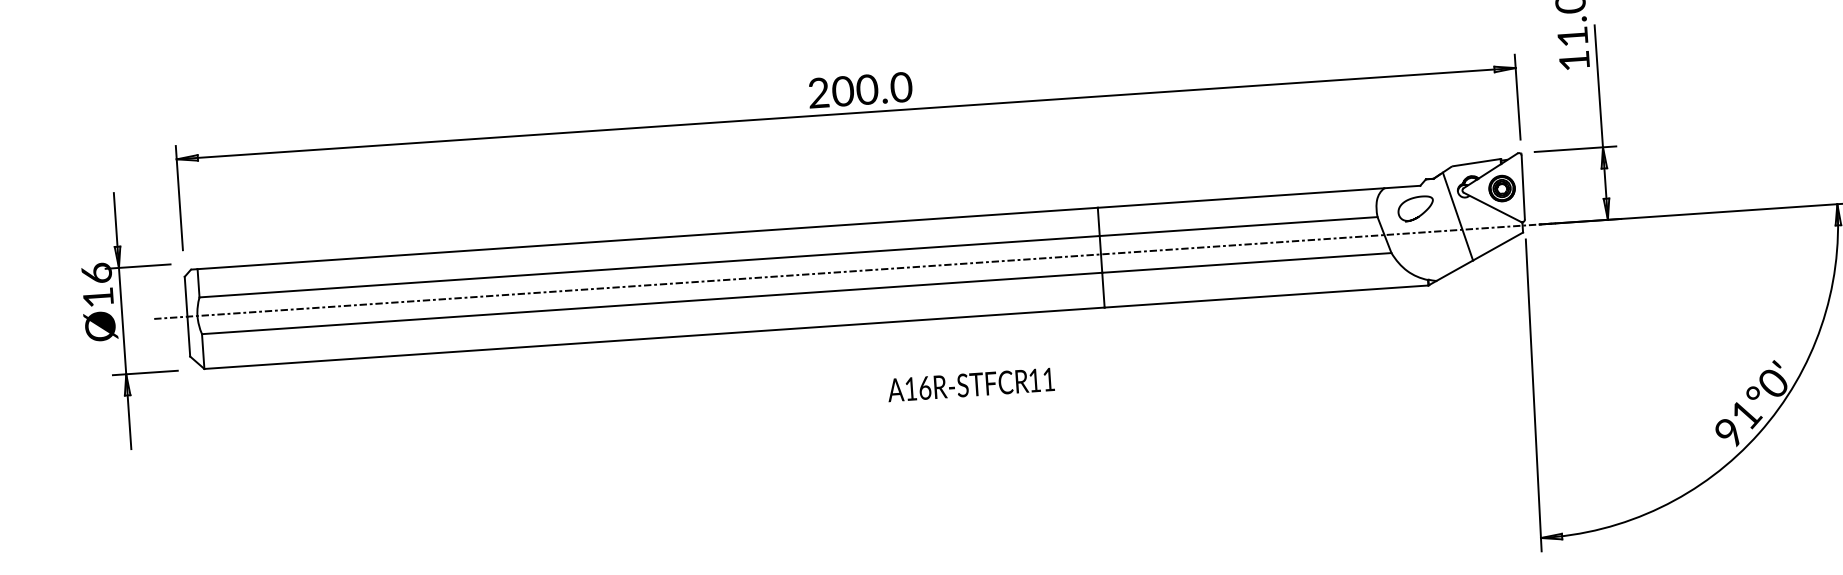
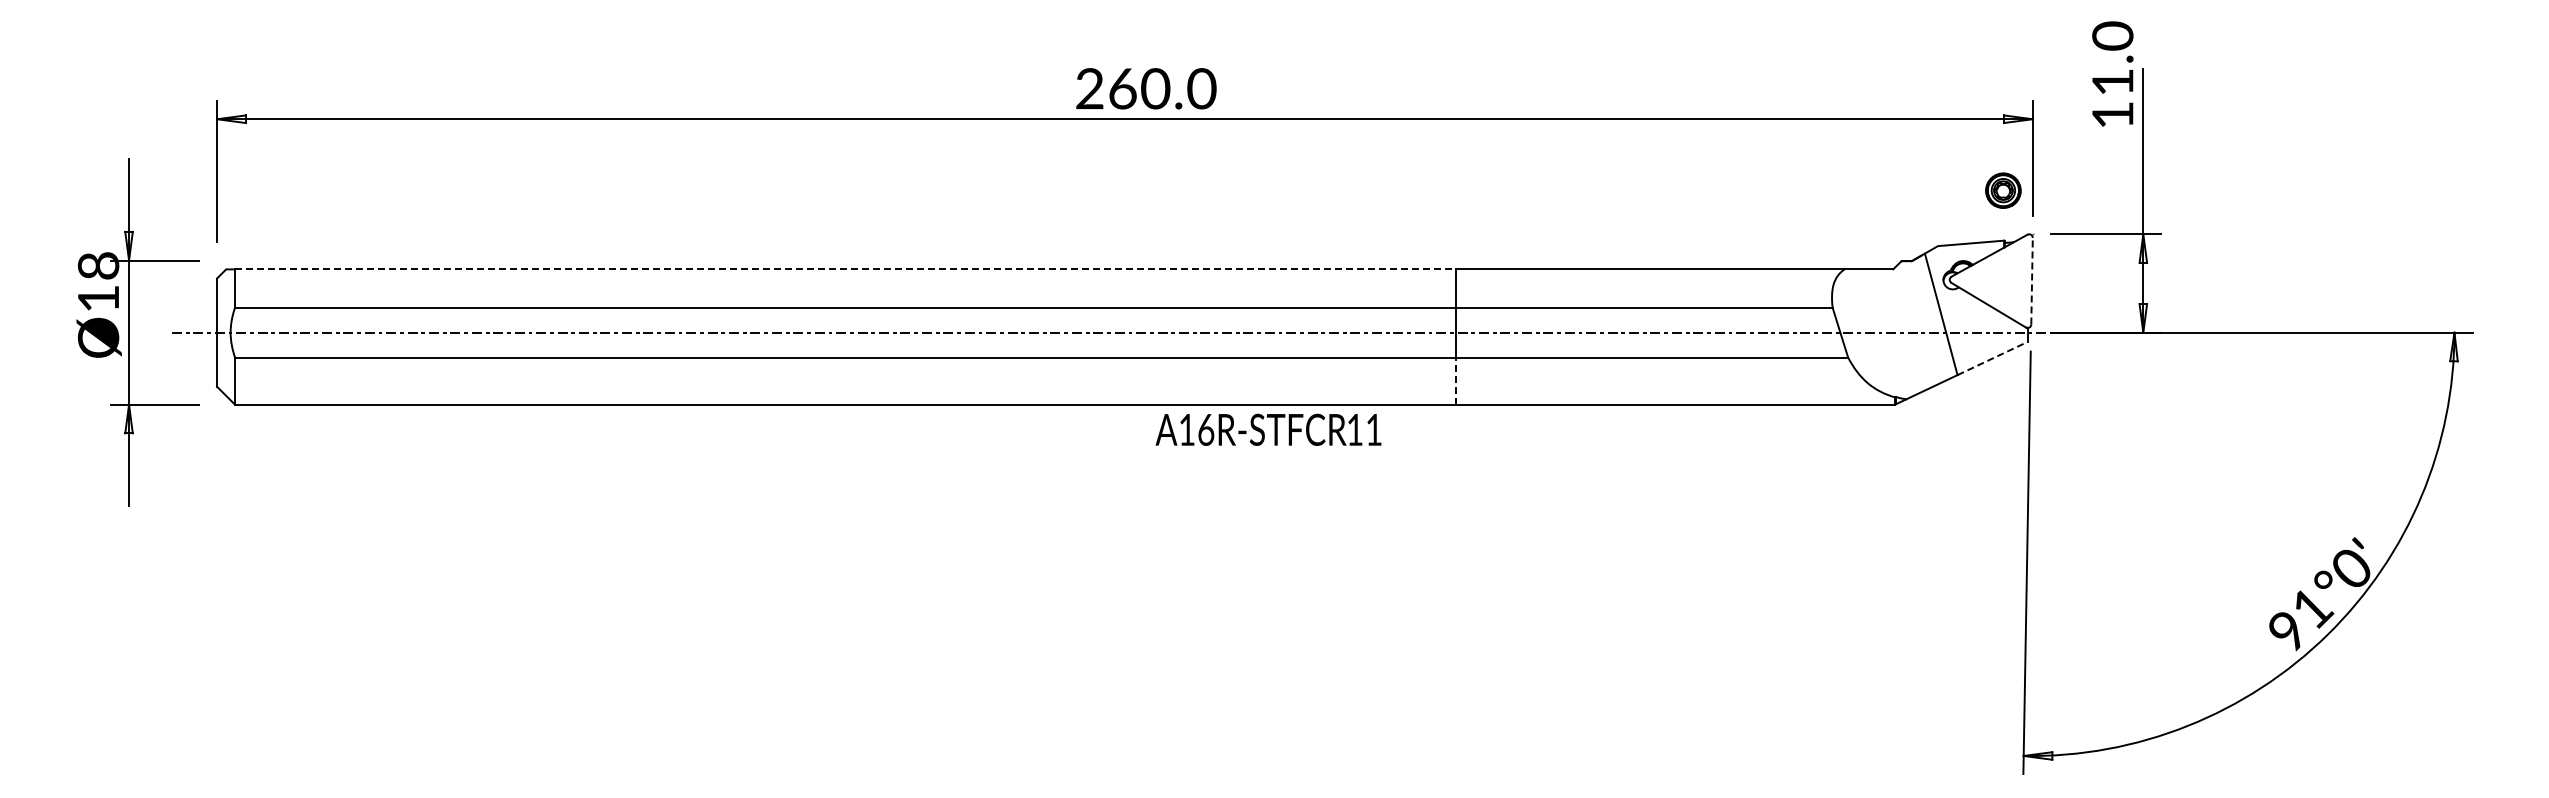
text: (842, 91) -> (1122, 88), 200.0 -> 260.0
line: (1523, 186) -> (2032, 280), solid -> dashed
part: (1502, 188) -> (2003, 190), moved
curve: (1418, 215) -> (1888, 309), removed
line: (647, 238) -> (845, 269), solid -> dashed
line: (1497, 246) -> (1992, 358), solid -> dashed
text: (95, 273) -> (97, 265), Ø16 -> Ø18
line: (1103, 290) -> (1455, 381), solid -> dashed
text: (971, 384) -> (1268, 429), moved

